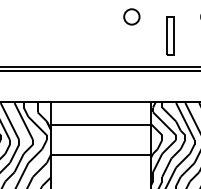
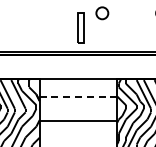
part: (169, 35) -> (80, 27), moved
line: (101, 124) -> (78, 96), solid -> dashed

